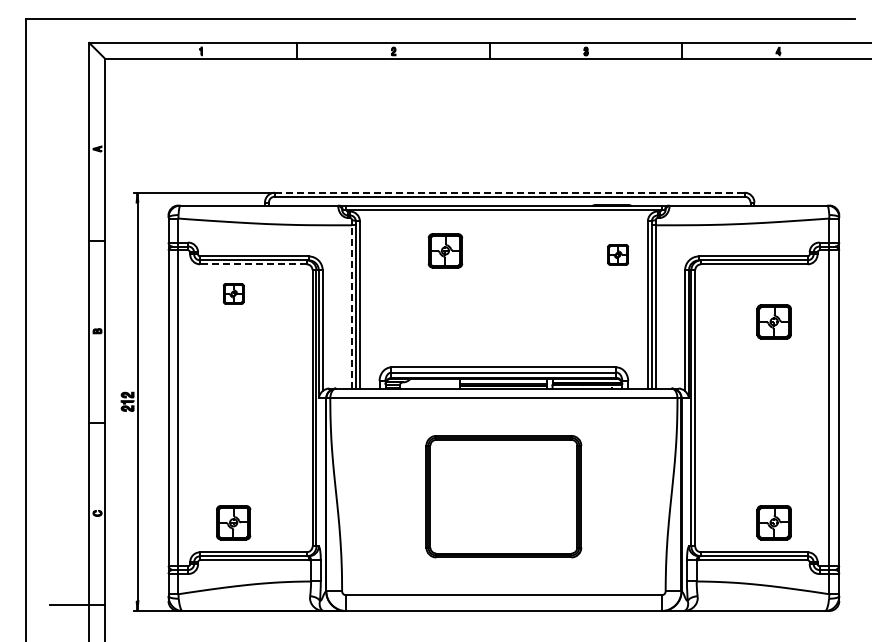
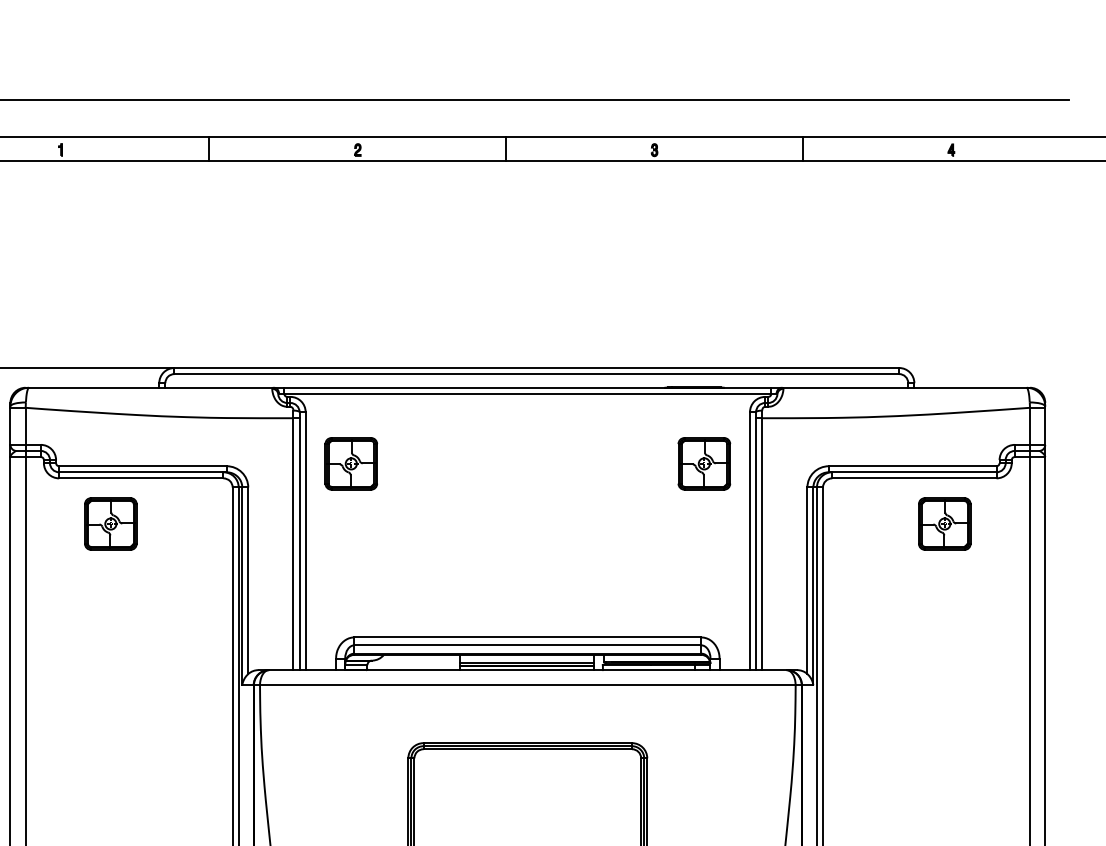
line: (509, 192) -> (536, 367), dashed -> solid
part: (445, 250) -> (351, 463), moved
part: (617, 254) -> (703, 463), size x1.67
line: (252, 264) -> (140, 478), dashed -> solid
part: (233, 293) -> (110, 523), size x1.67
line: (351, 306) -> (292, 543), dashed -> solid
part: (773, 321) -> (943, 523), moved

